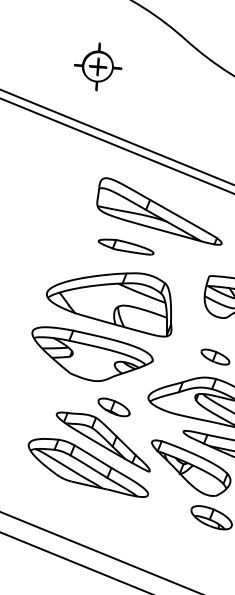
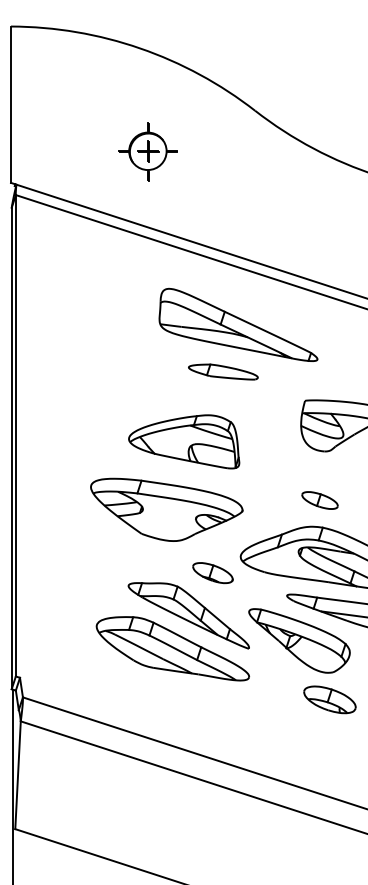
part: (126, 246) -> (223, 371), moved
part: (109, 301) -> (183, 441), size x0.7
part: (113, 407) -> (212, 573), moved

